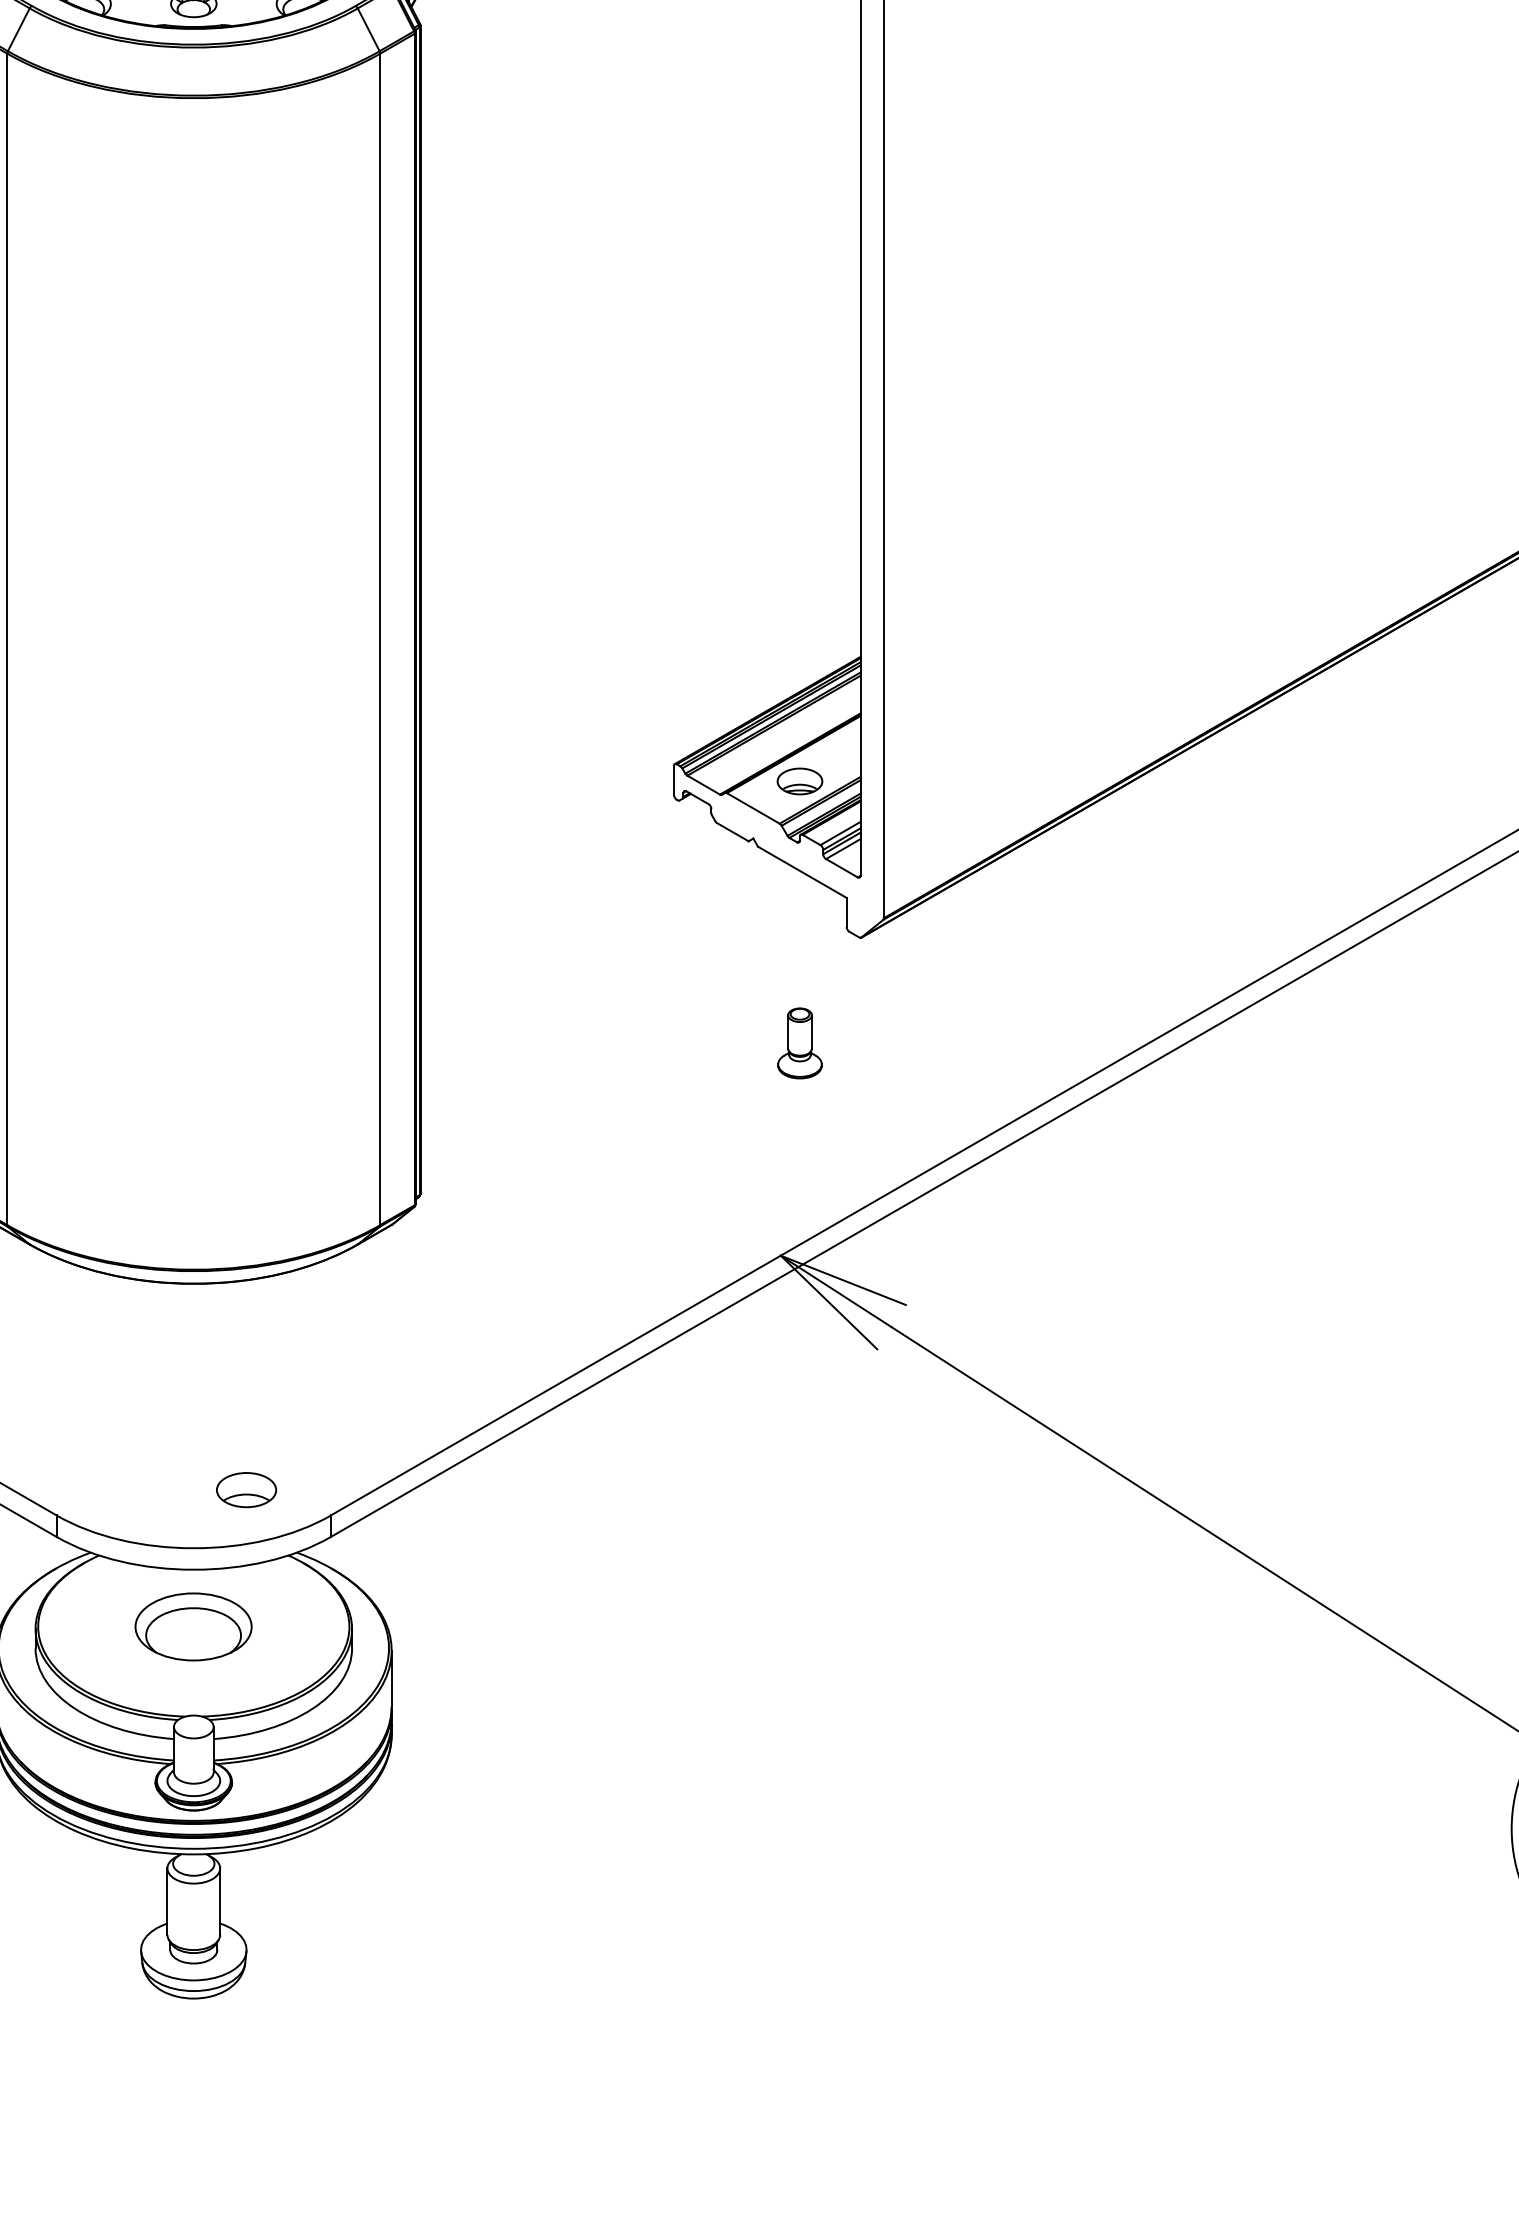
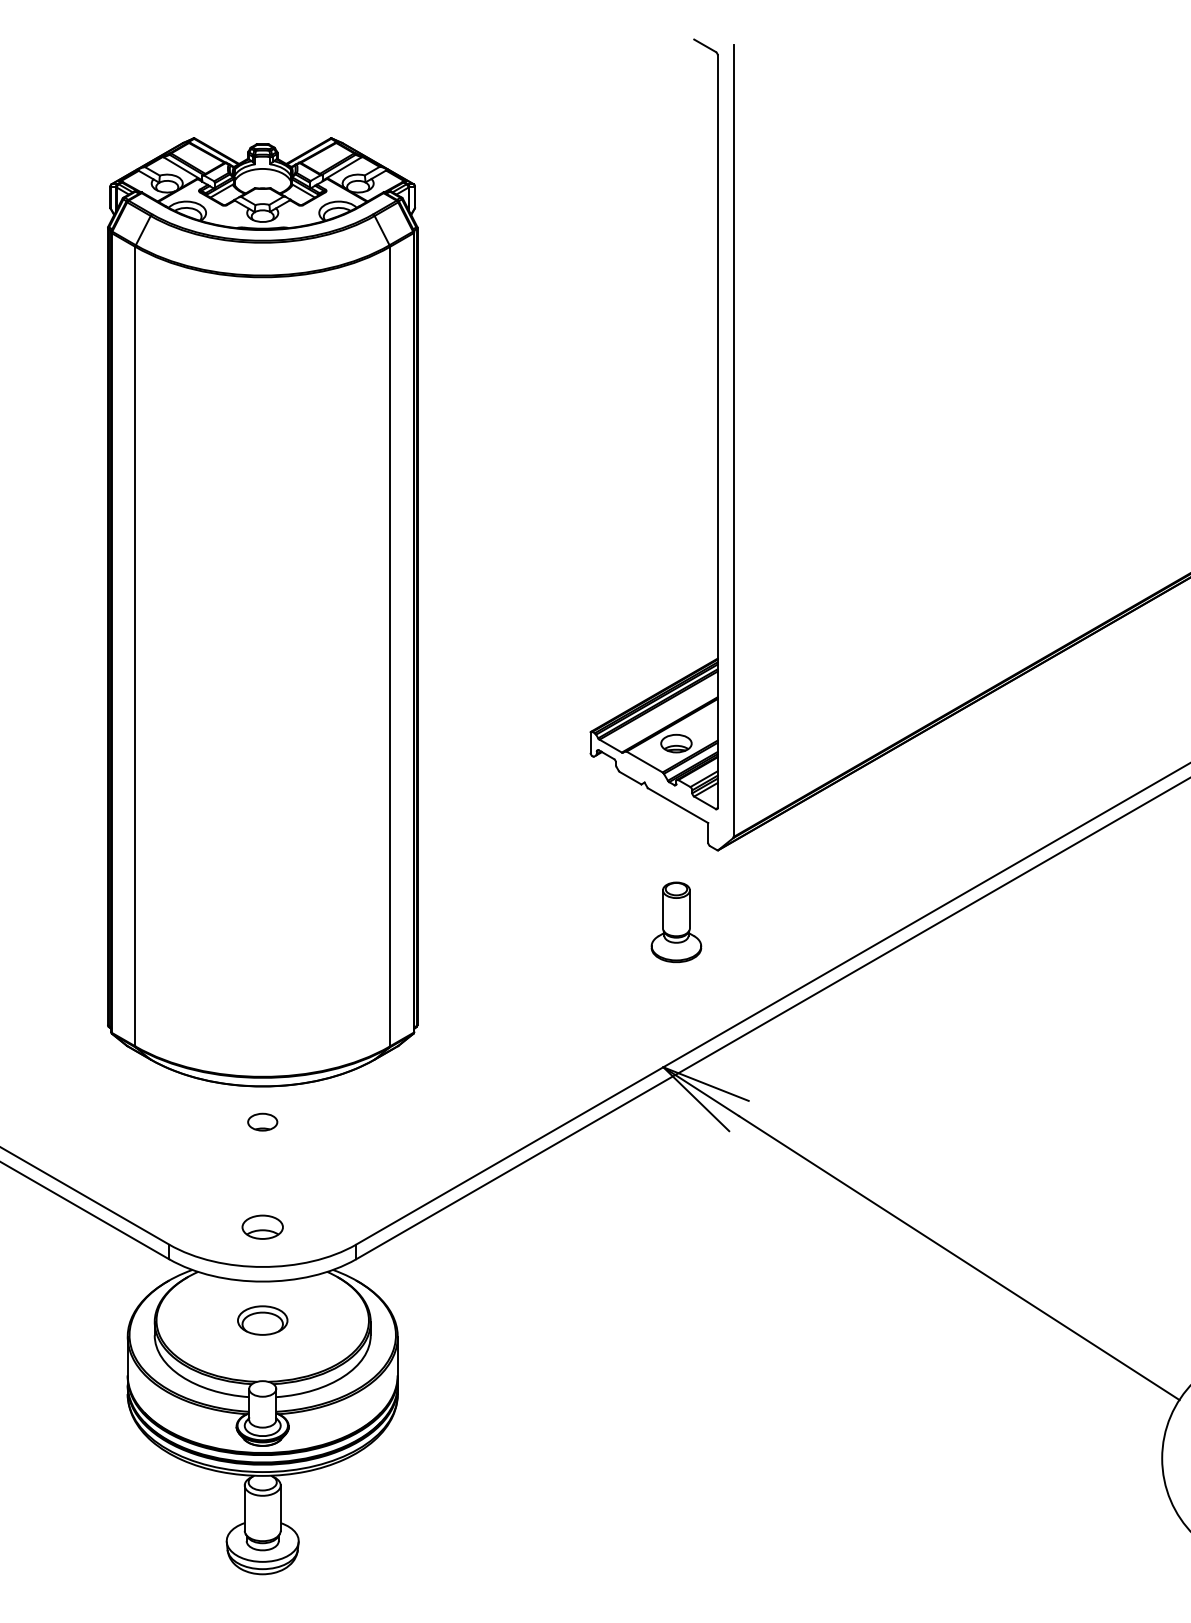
part: (800, 1043) -> (676, 922), size x1.67
part: (193, 1335) -> (262, 1121), added
part: (246, 1488) -> (262, 1226), moved
part: (193, 1626) -> (262, 1320), size x0.62

